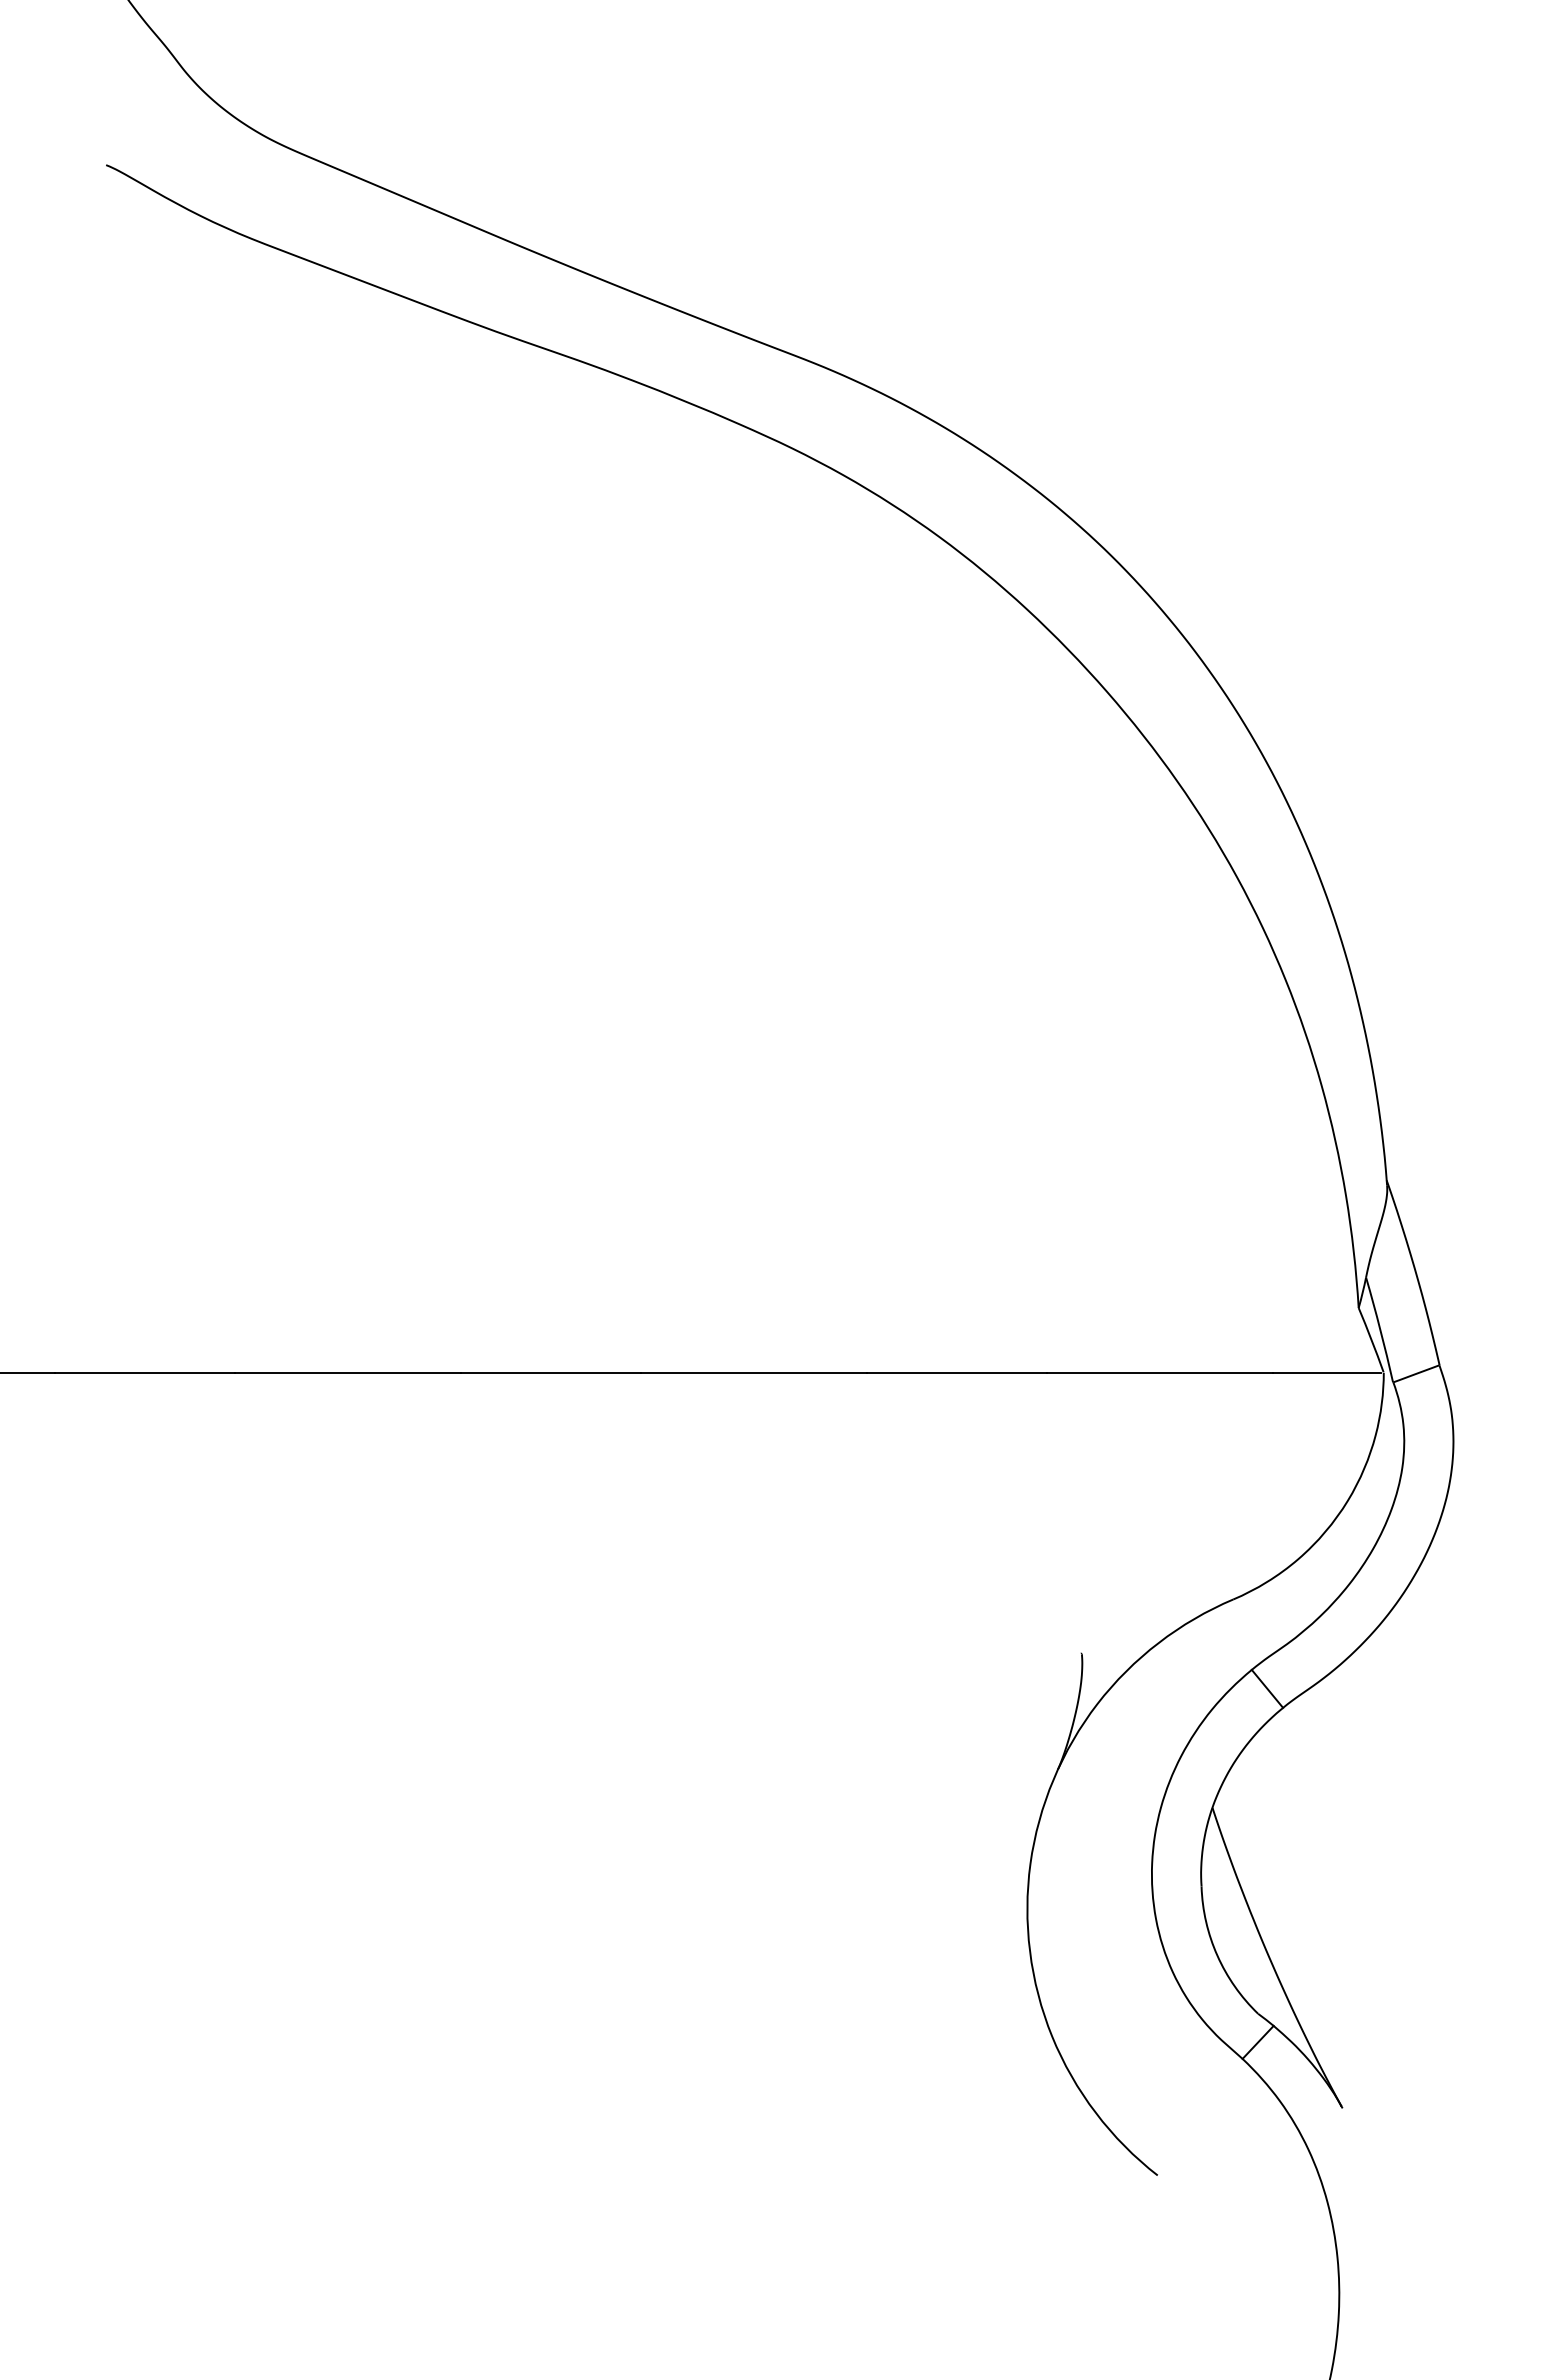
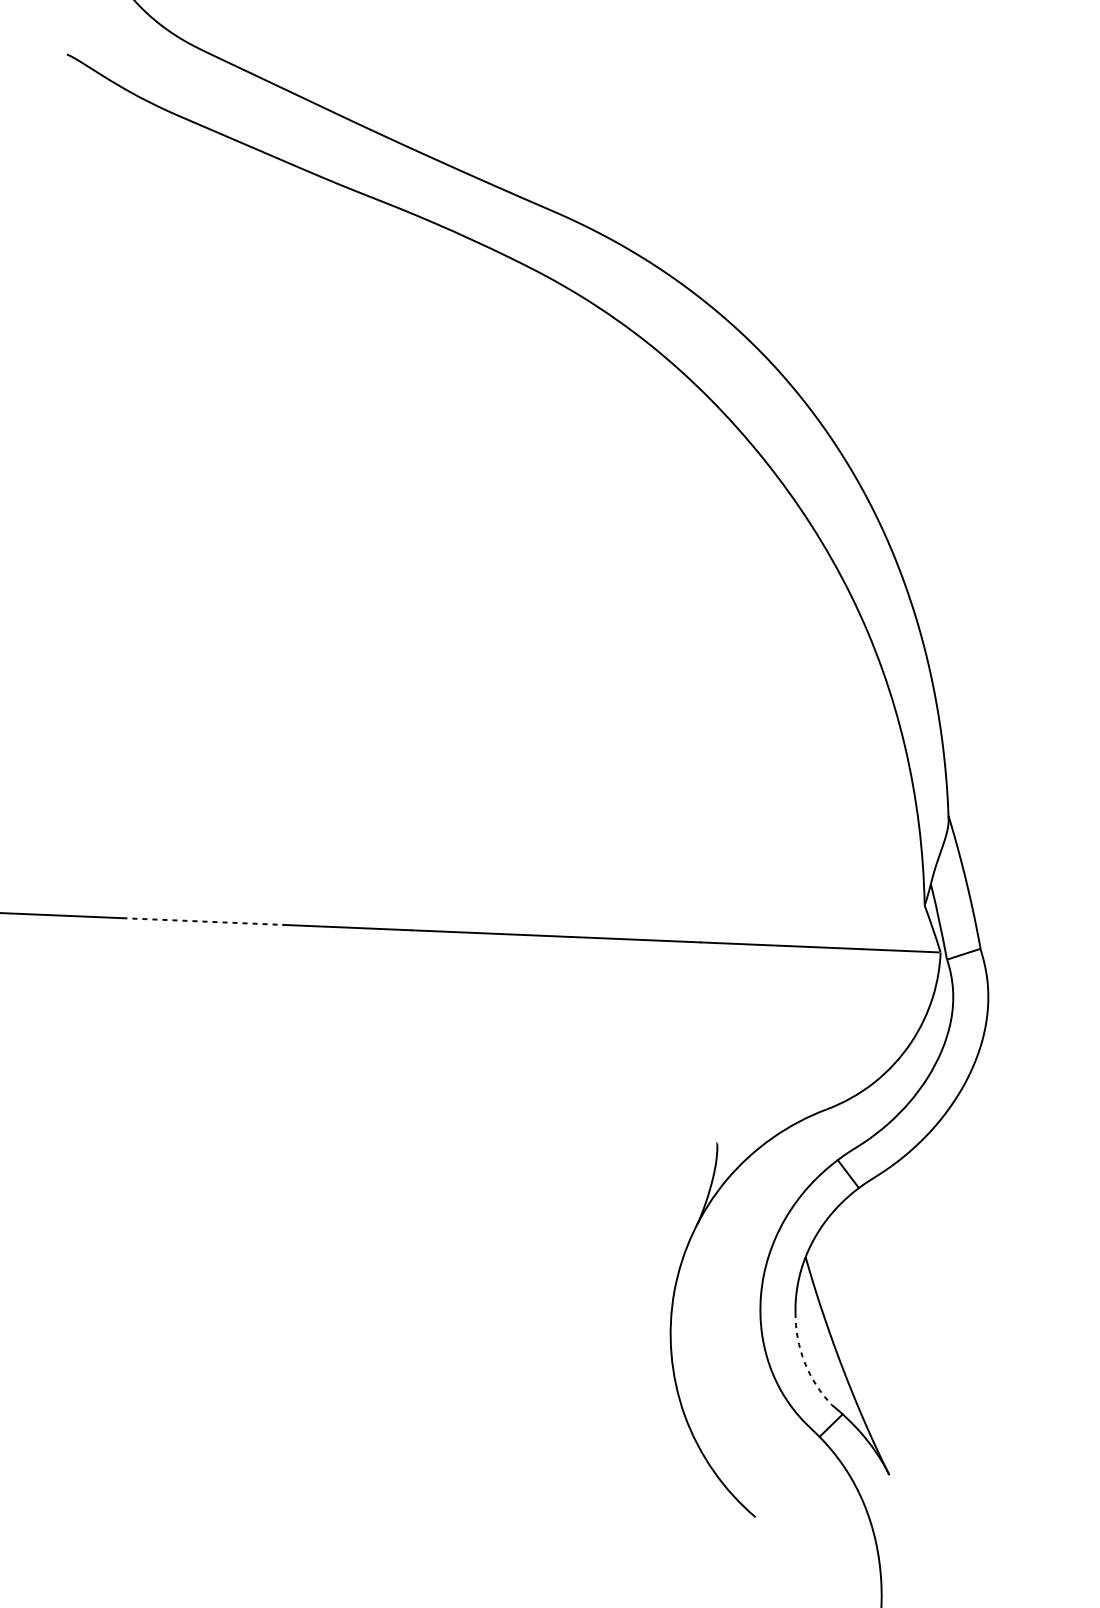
line: (348, 1372) -> (203, 921), solid -> dashed
arc: (1217, 1955) -> (804, 1362), solid -> dashed

